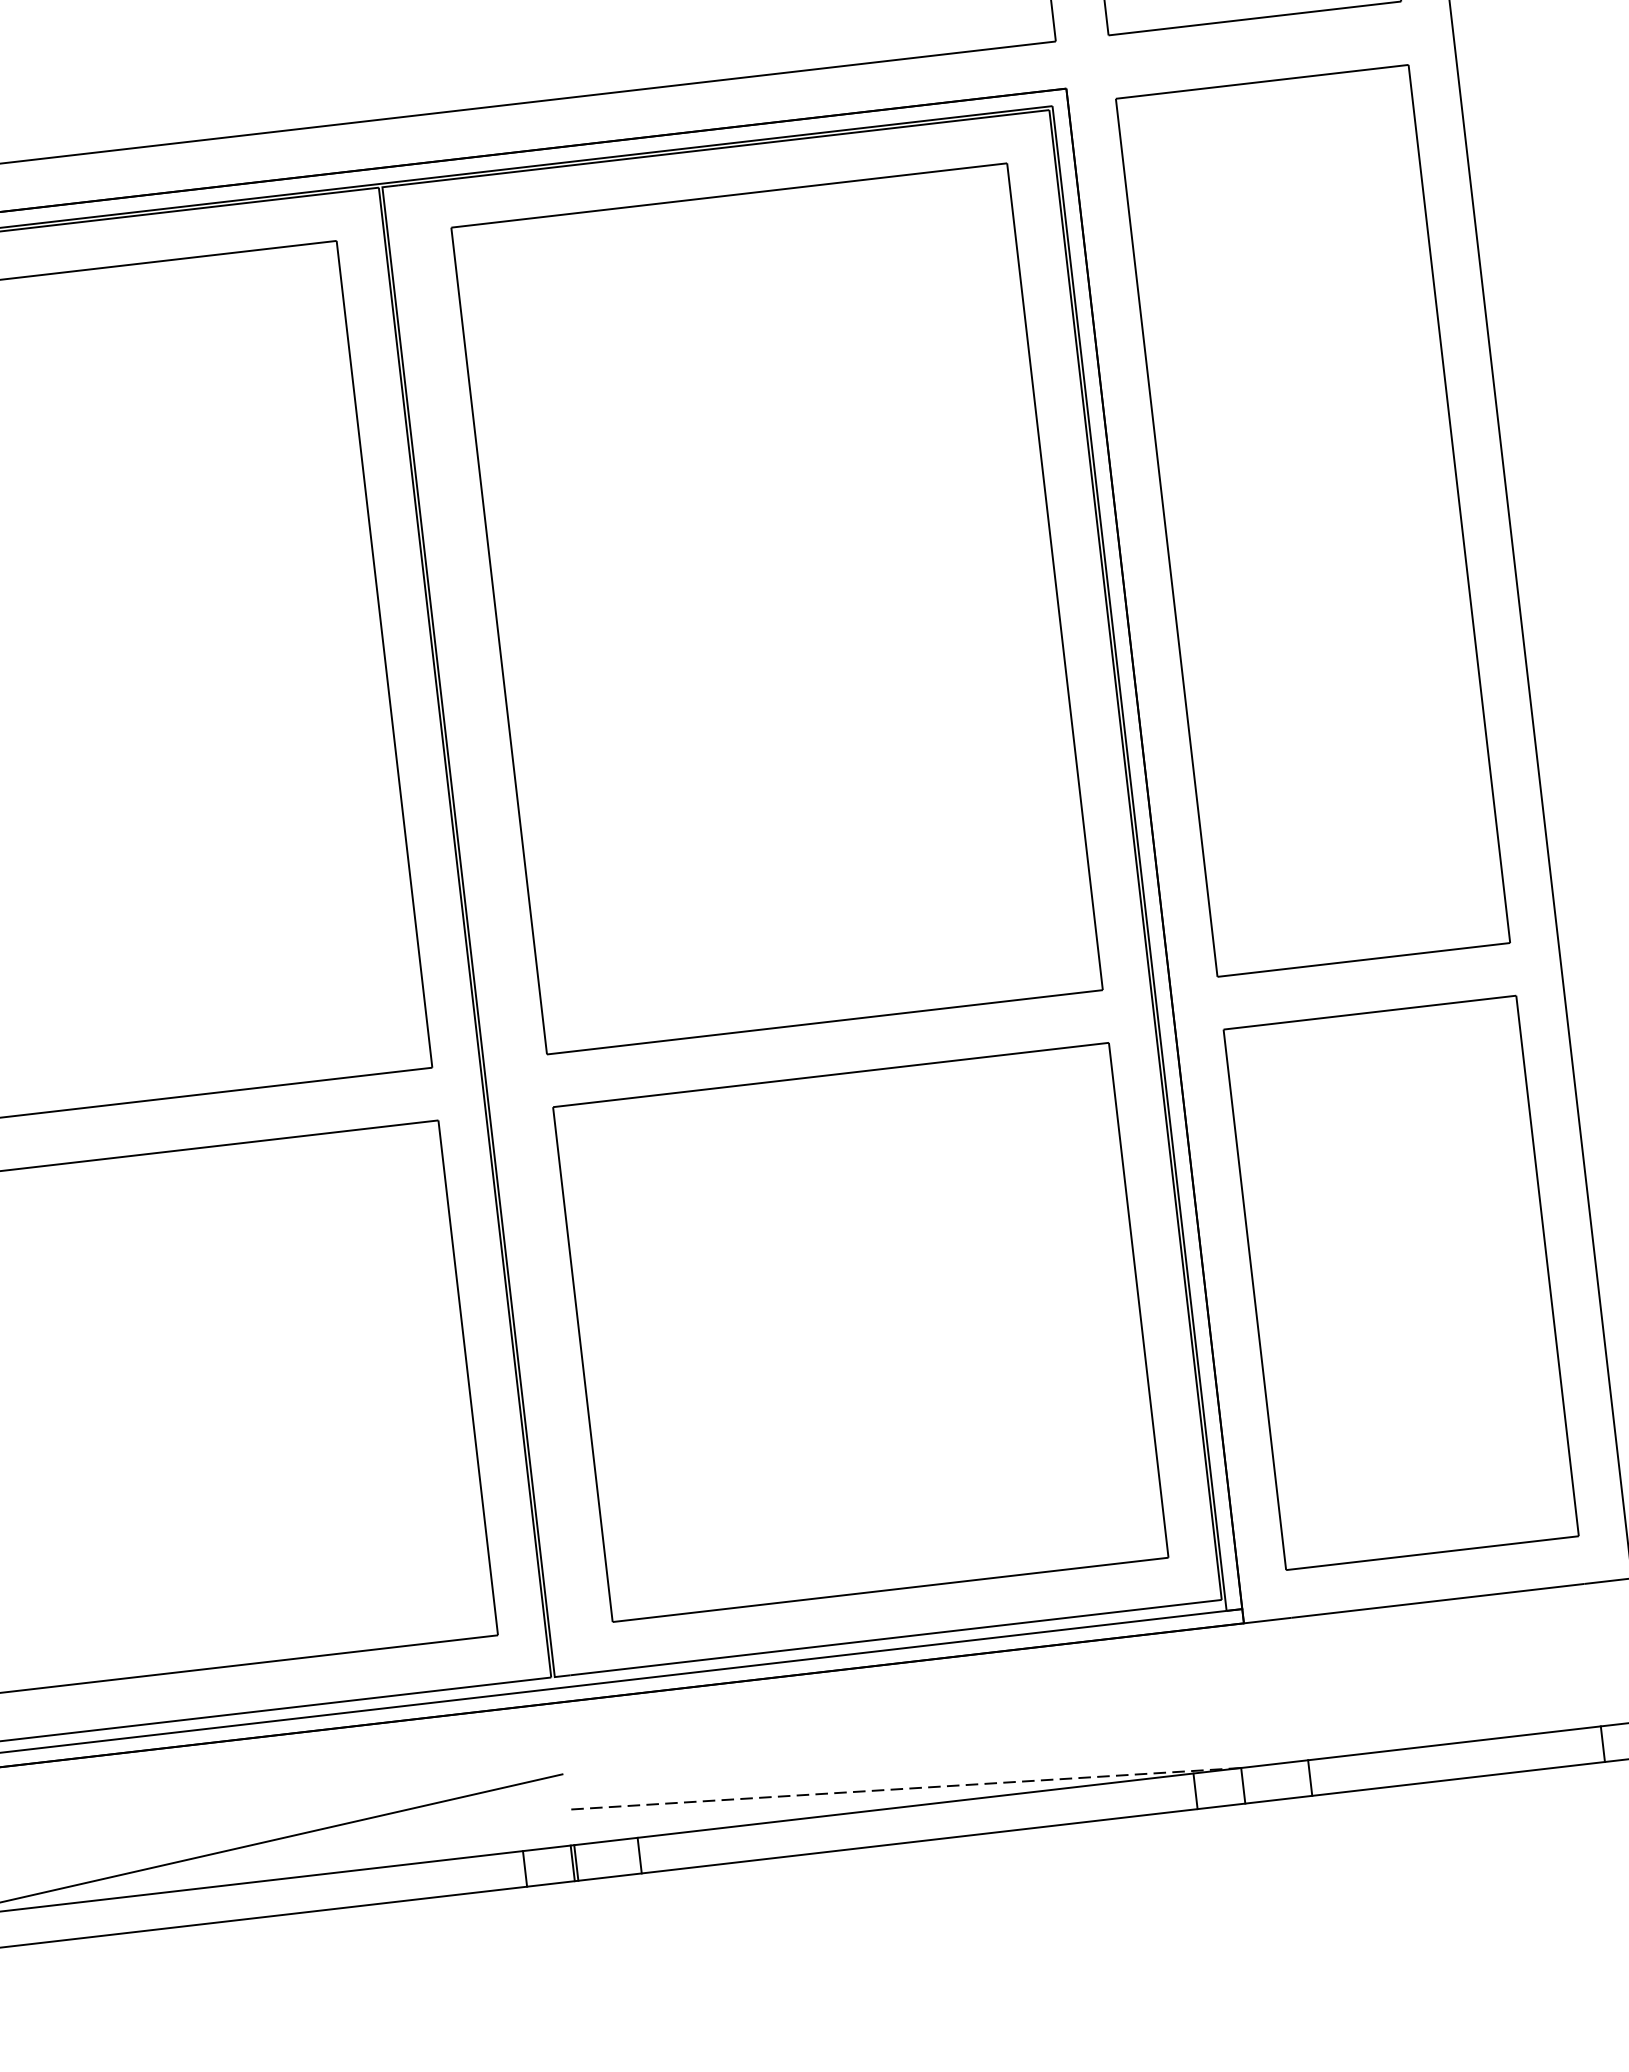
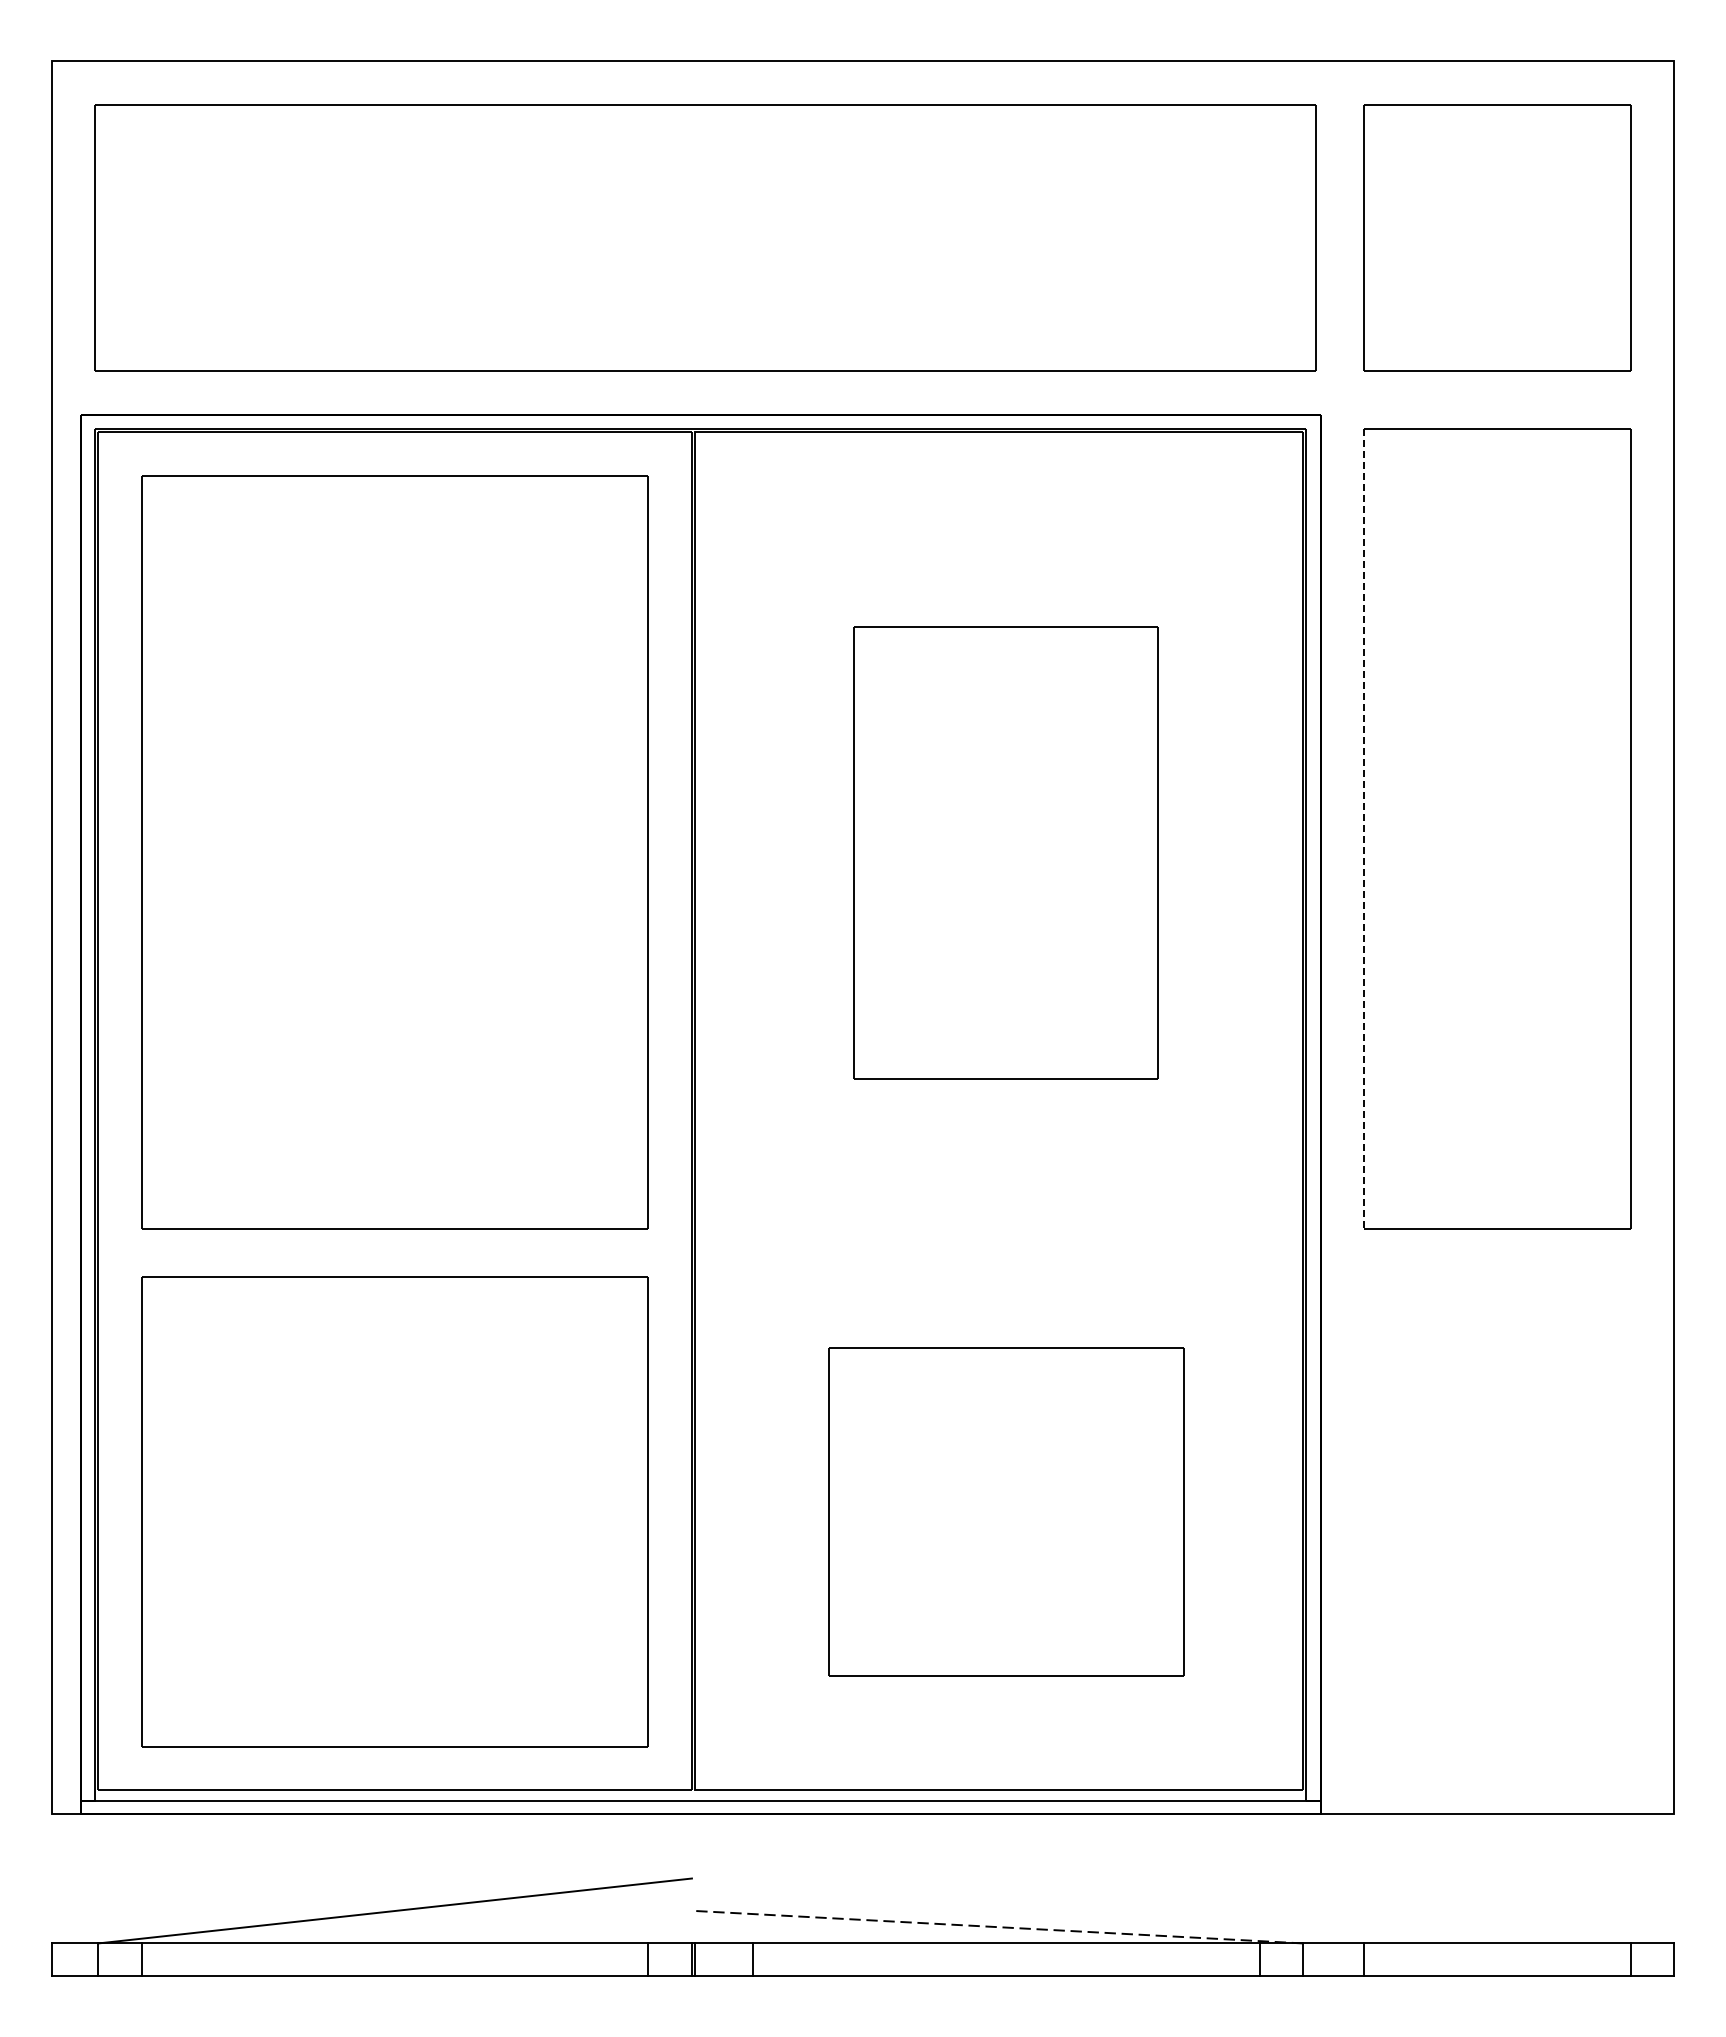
line: (1167, 538) -> (1364, 829), solid -> dashed
part: (777, 608) -> (1006, 852), size x0.6
part: (1401, 1282) -> (1497, 1523), removed
part: (860, 1331) -> (1006, 1511), size x0.7

